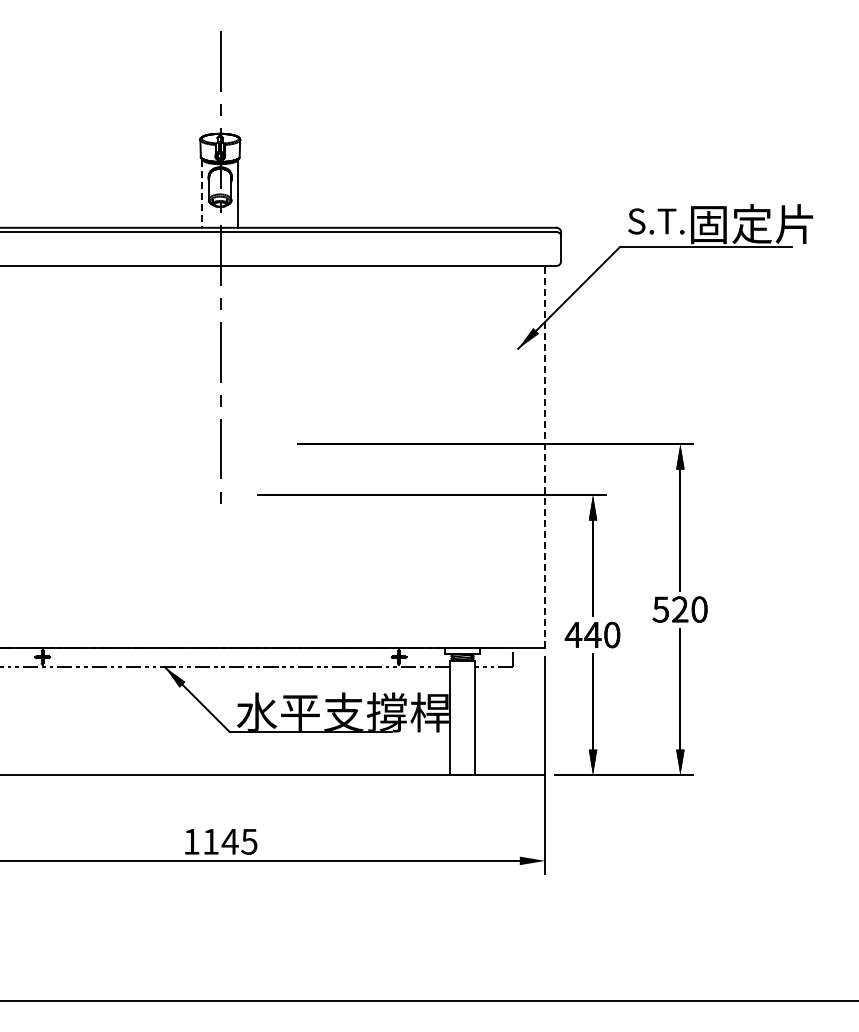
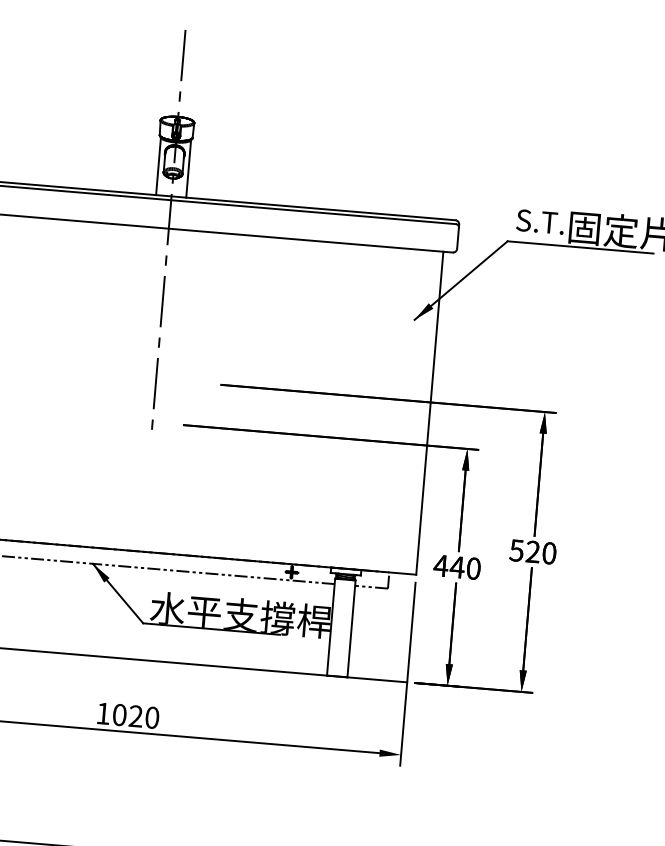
line: (202, 194) -> (158, 166), dashed -> solid
line: (545, 456) -> (430, 412), dashed -> solid
text: (230, 841) -> (136, 716), 1145 -> 1020

